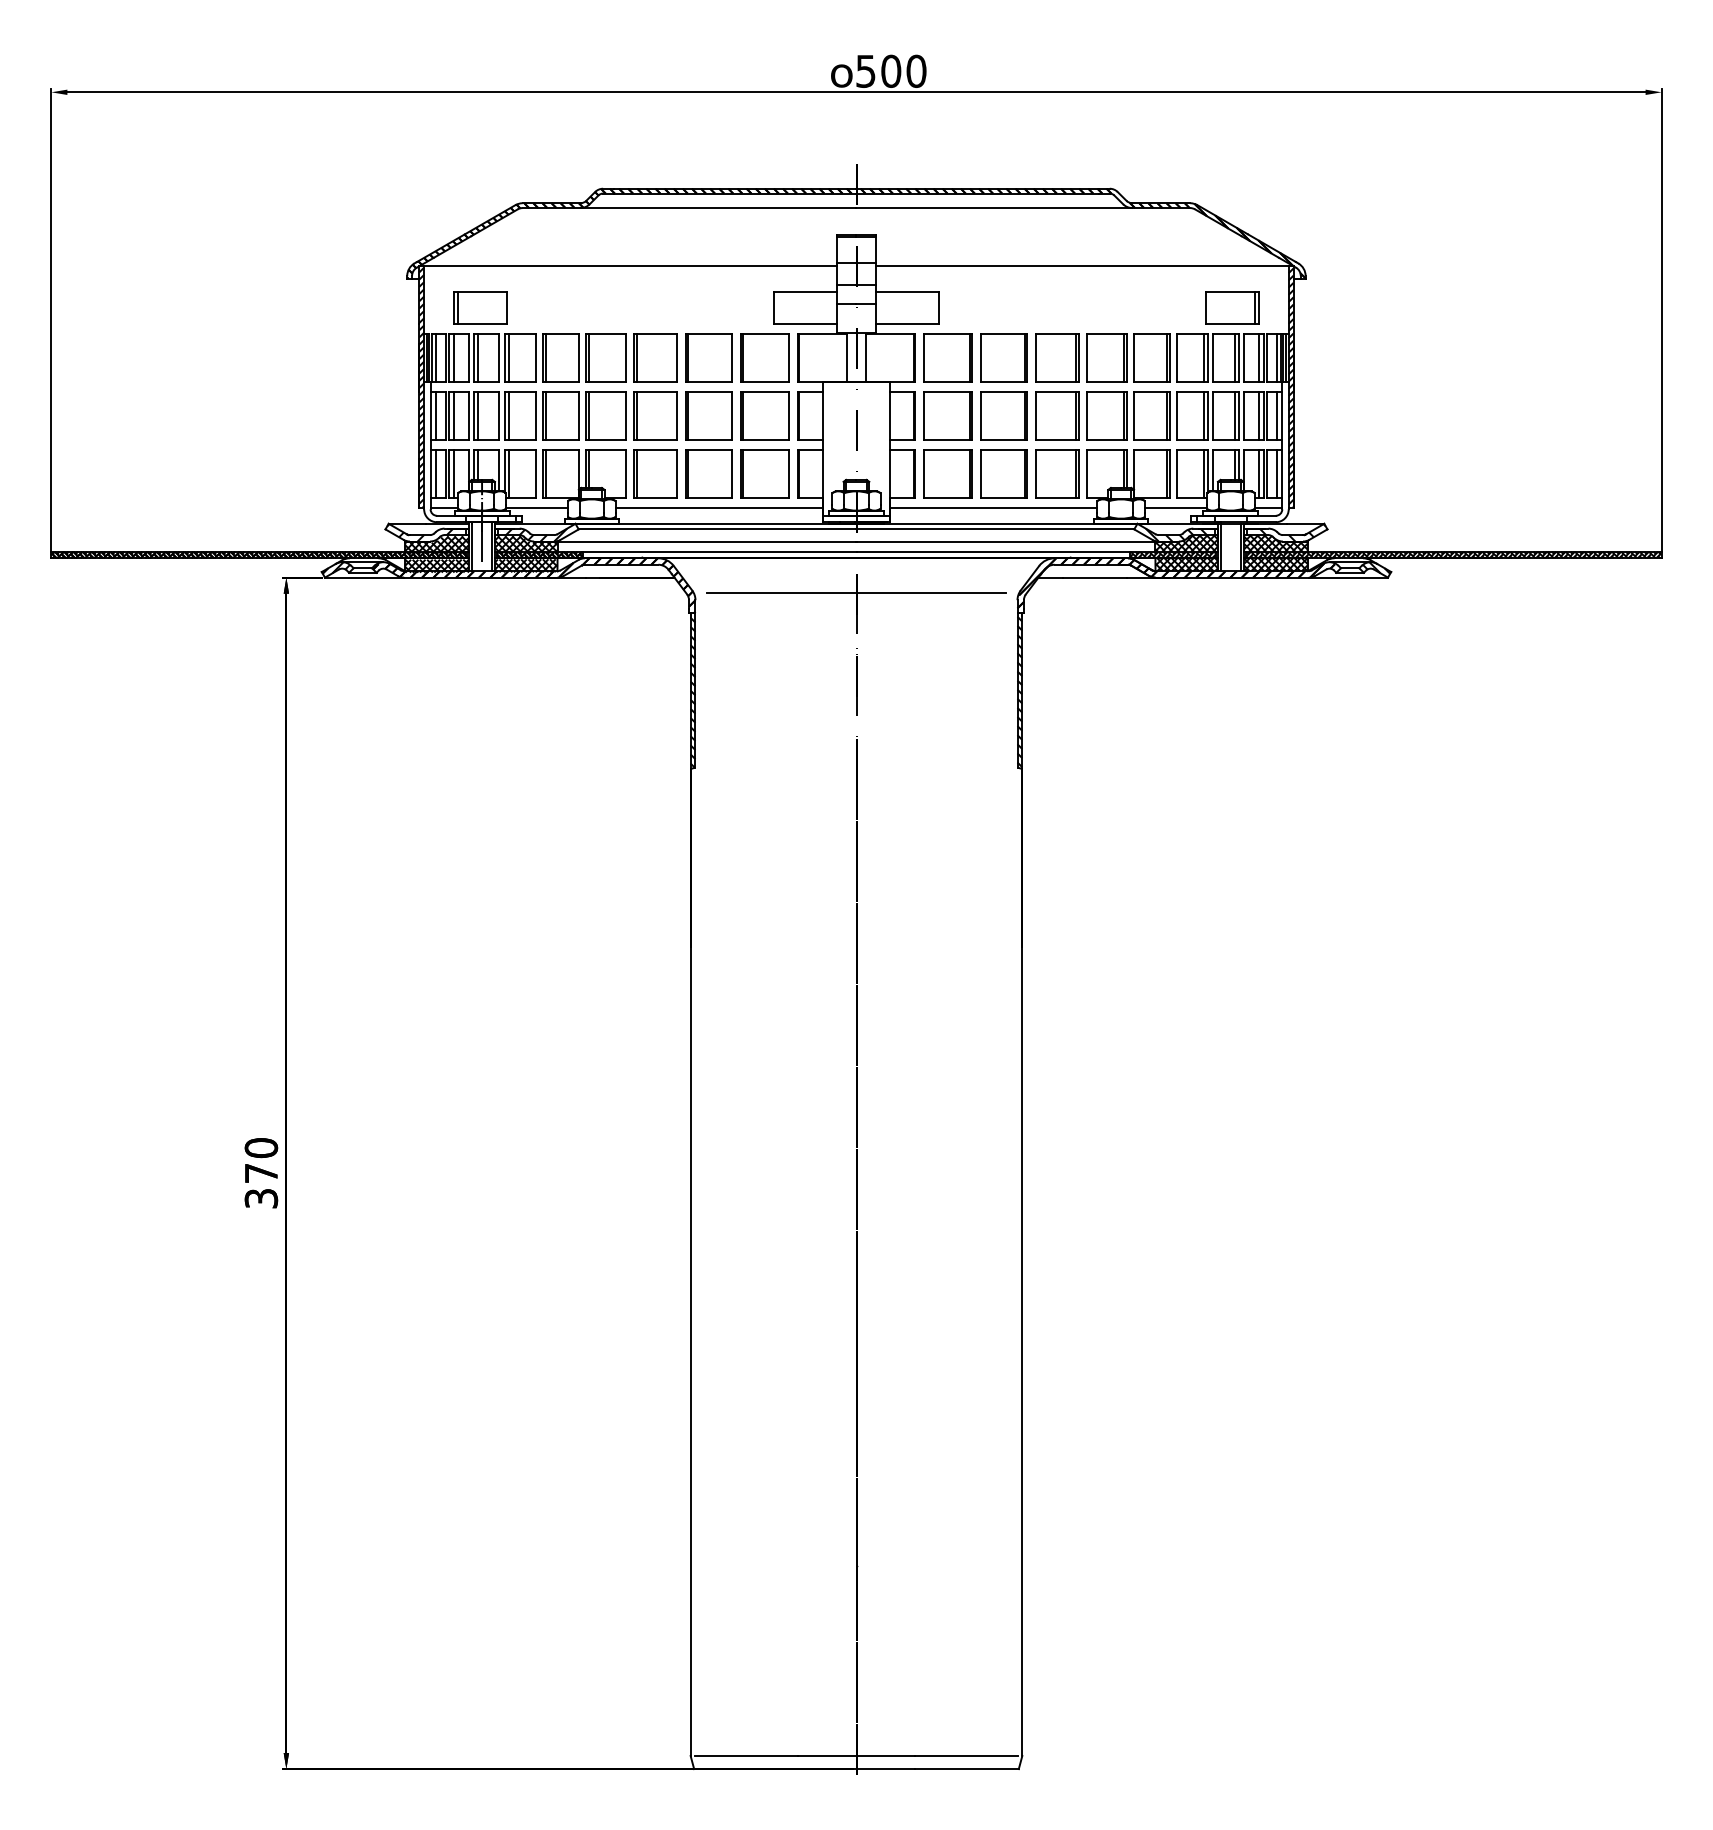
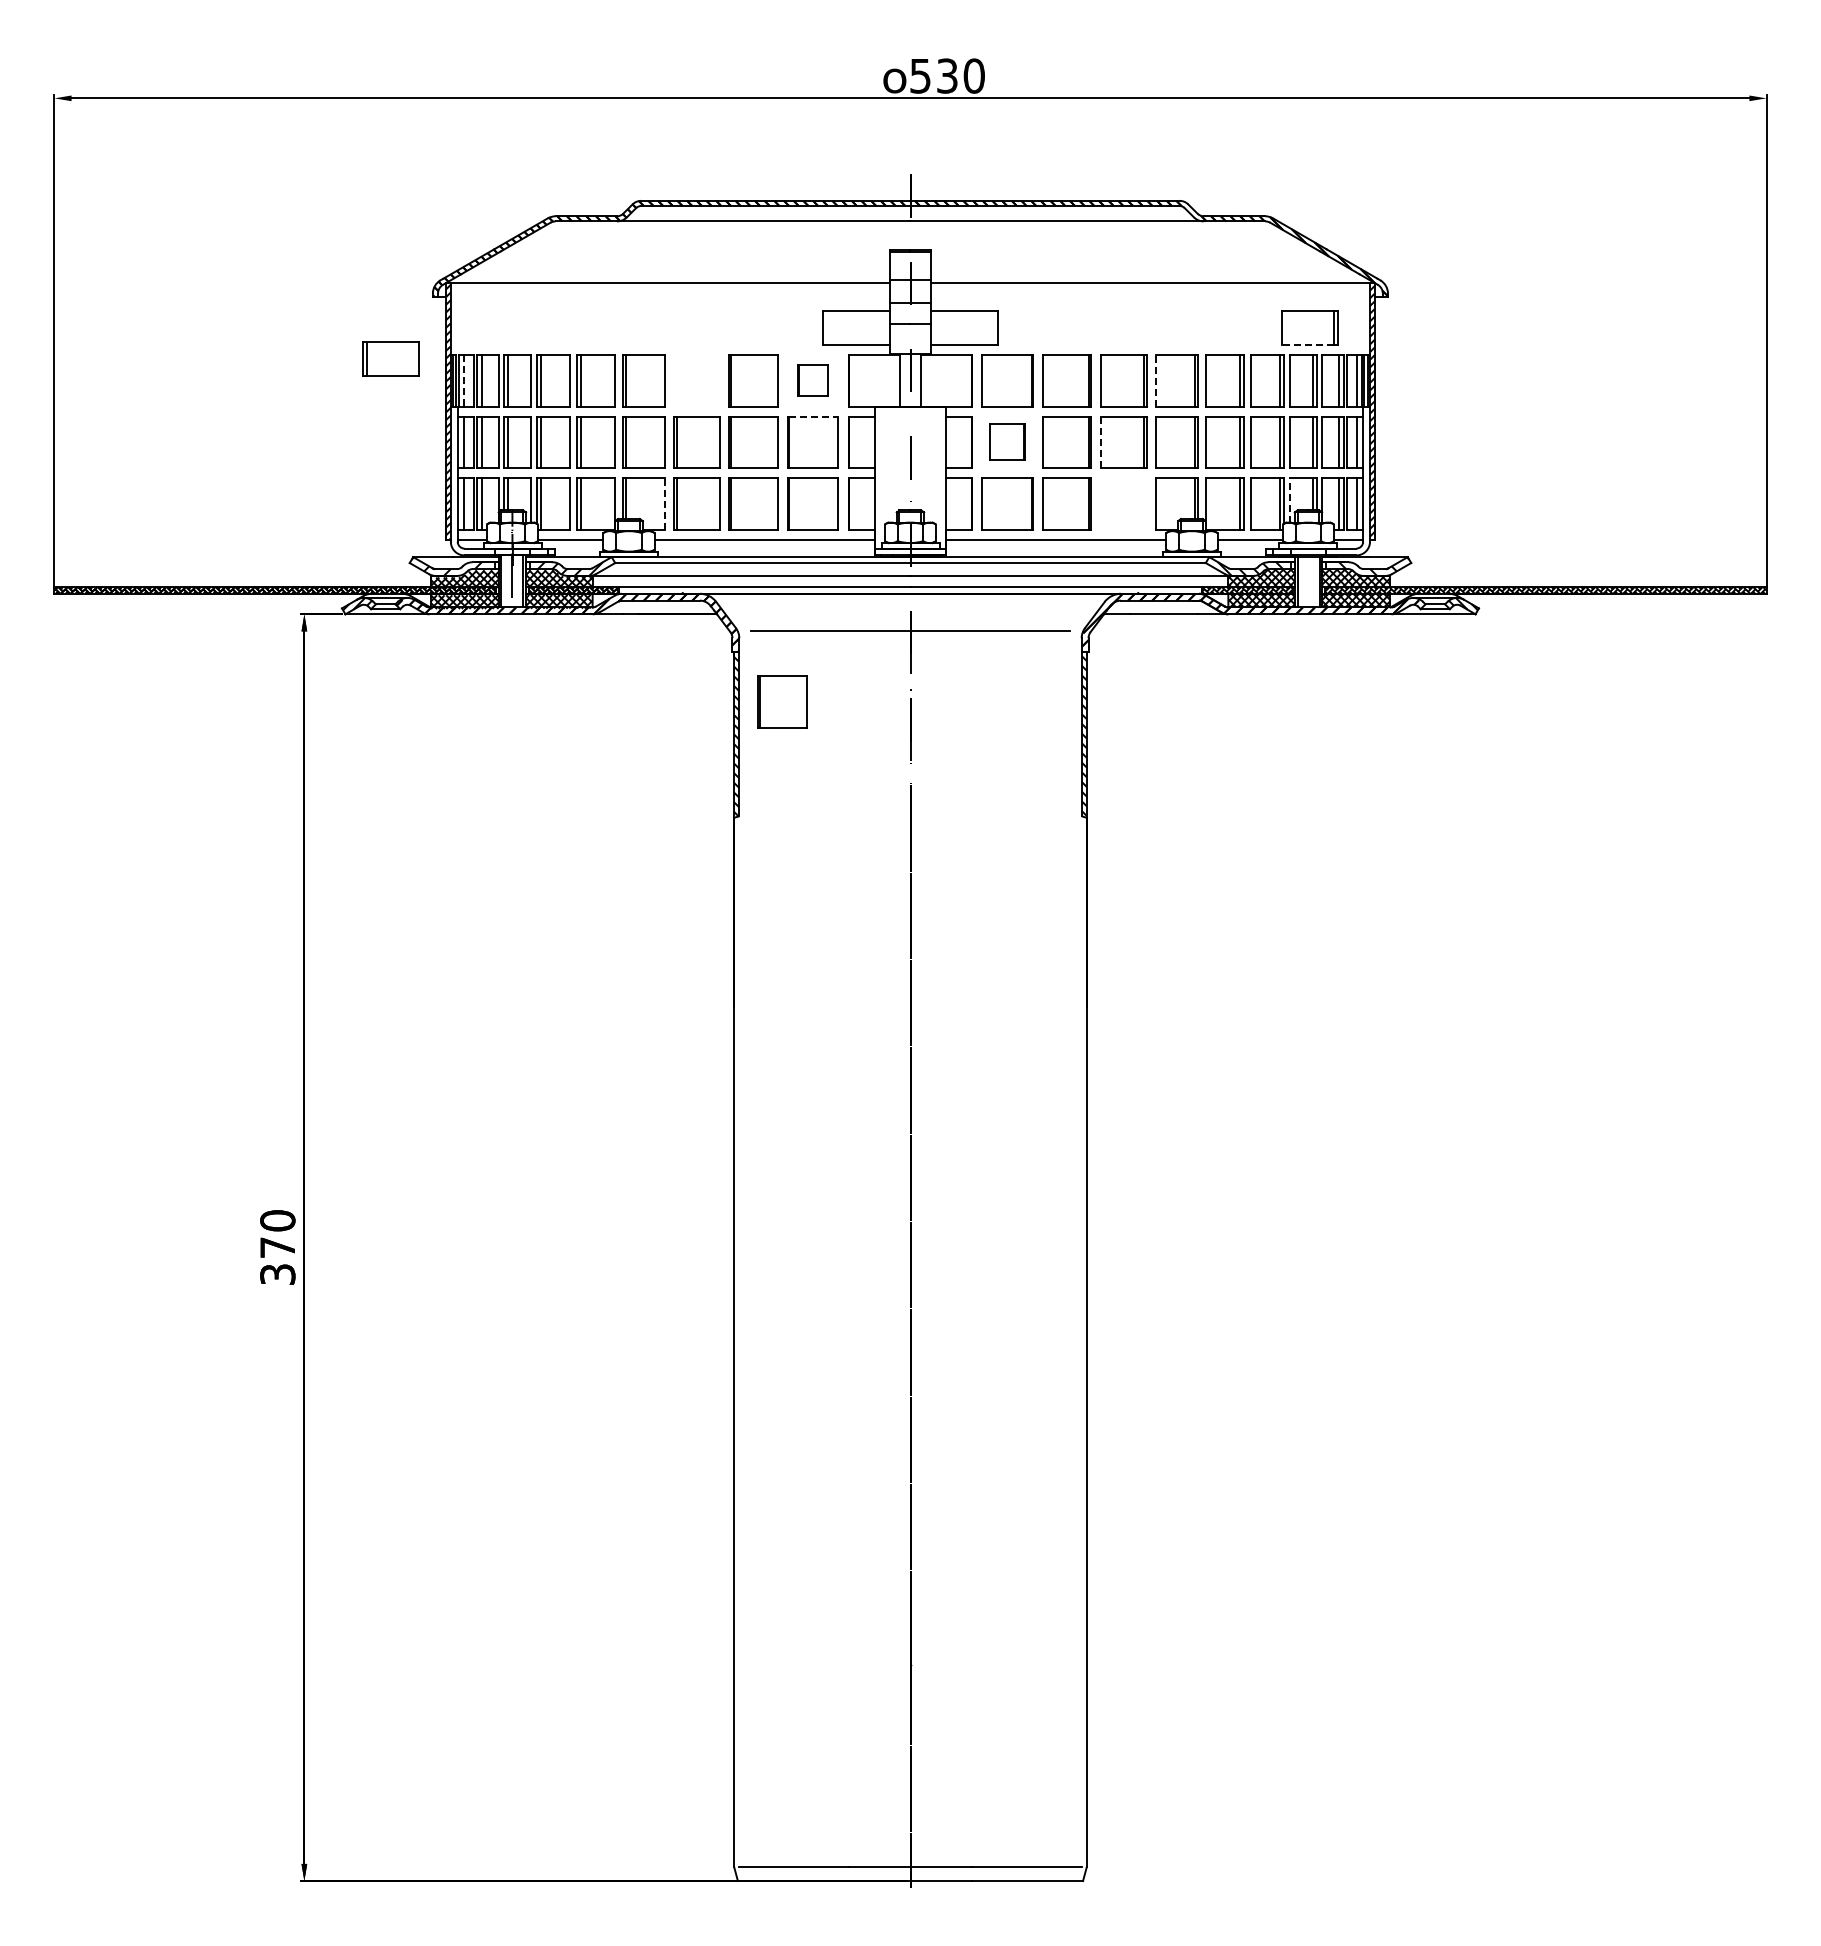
text: (891, 70) -> (947, 75), 500 -> 530
part: (480, 307) -> (390, 358), moved
line: (1229, 323) -> (1307, 344), solid -> dashed
line: (436, 357) -> (463, 380), solid -> dashed
part: (655, 357) -> (696, 380), removed
part: (764, 357) -> (812, 380), size x0.6
line: (1086, 357) -> (1155, 380), solid -> dashed
line: (765, 391) -> (813, 416), solid -> dashed
part: (947, 416) -> (1007, 442), size x0.7
line: (1035, 416) -> (1100, 442), solid -> dashed
line: (1212, 470) -> (1289, 500), solid -> dashed
part: (1056, 473) -> (1123, 503), removed
line: (626, 474) -> (665, 504), solid -> dashed
part: (736, 659) -> (782, 701), added

